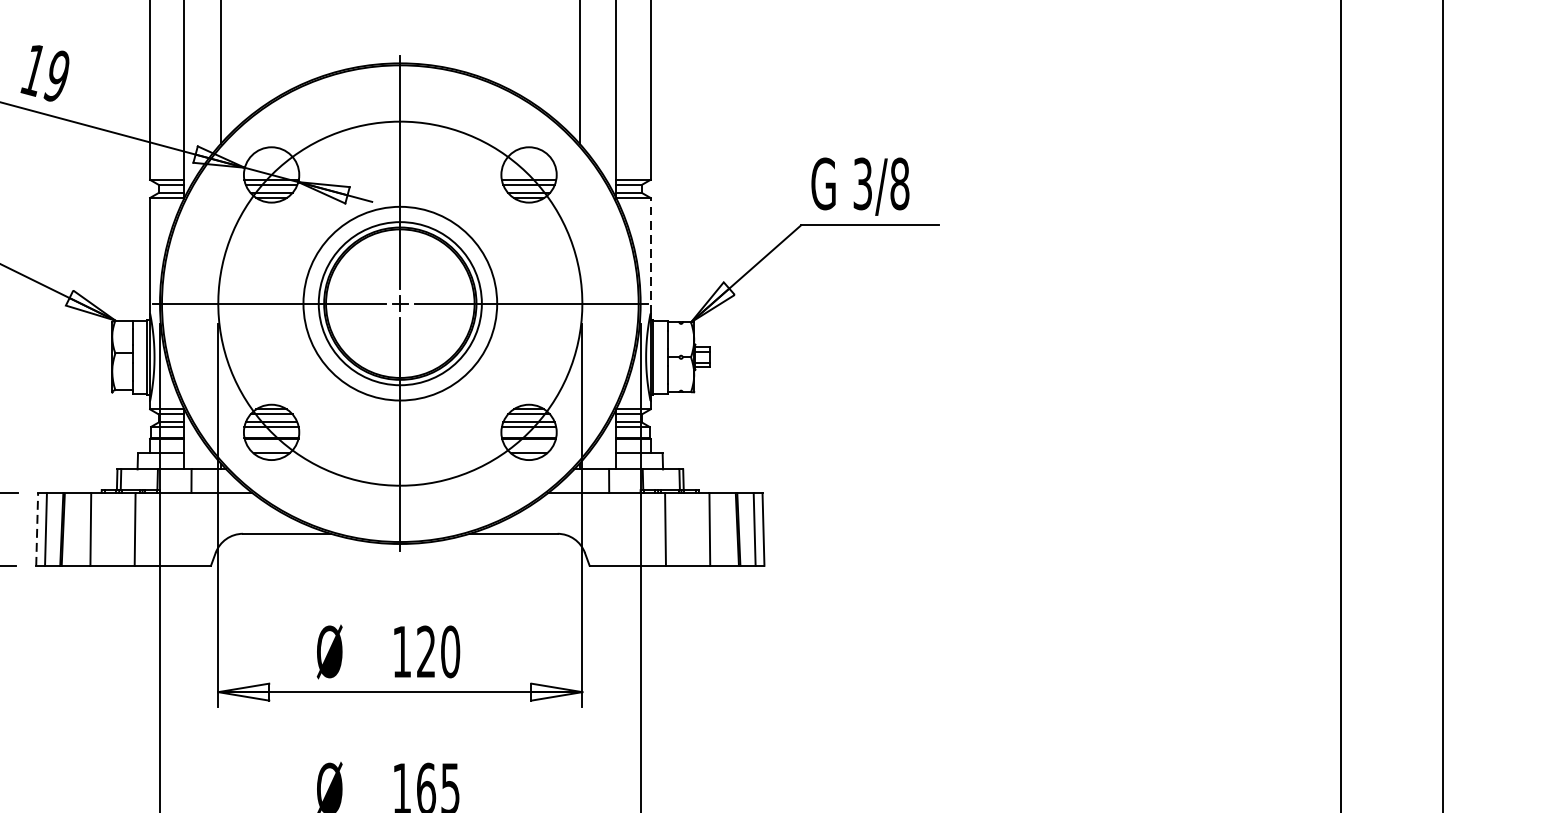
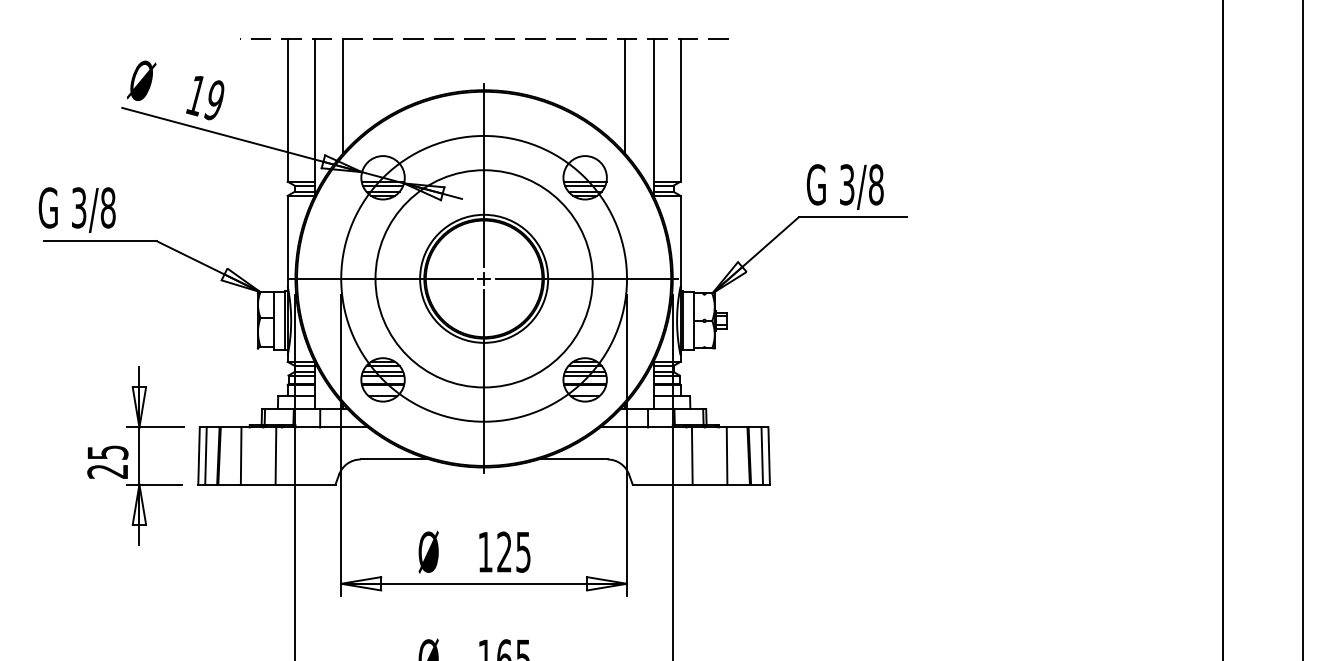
line: (650, 254) -> (680, 240), dashed -> solid
circle: (399, 303) -> (483, 278), size x1.43
line: (37, 529) -> (199, 456), dashed -> solid
text: (450, 651) -> (523, 551), 120 -> 125

